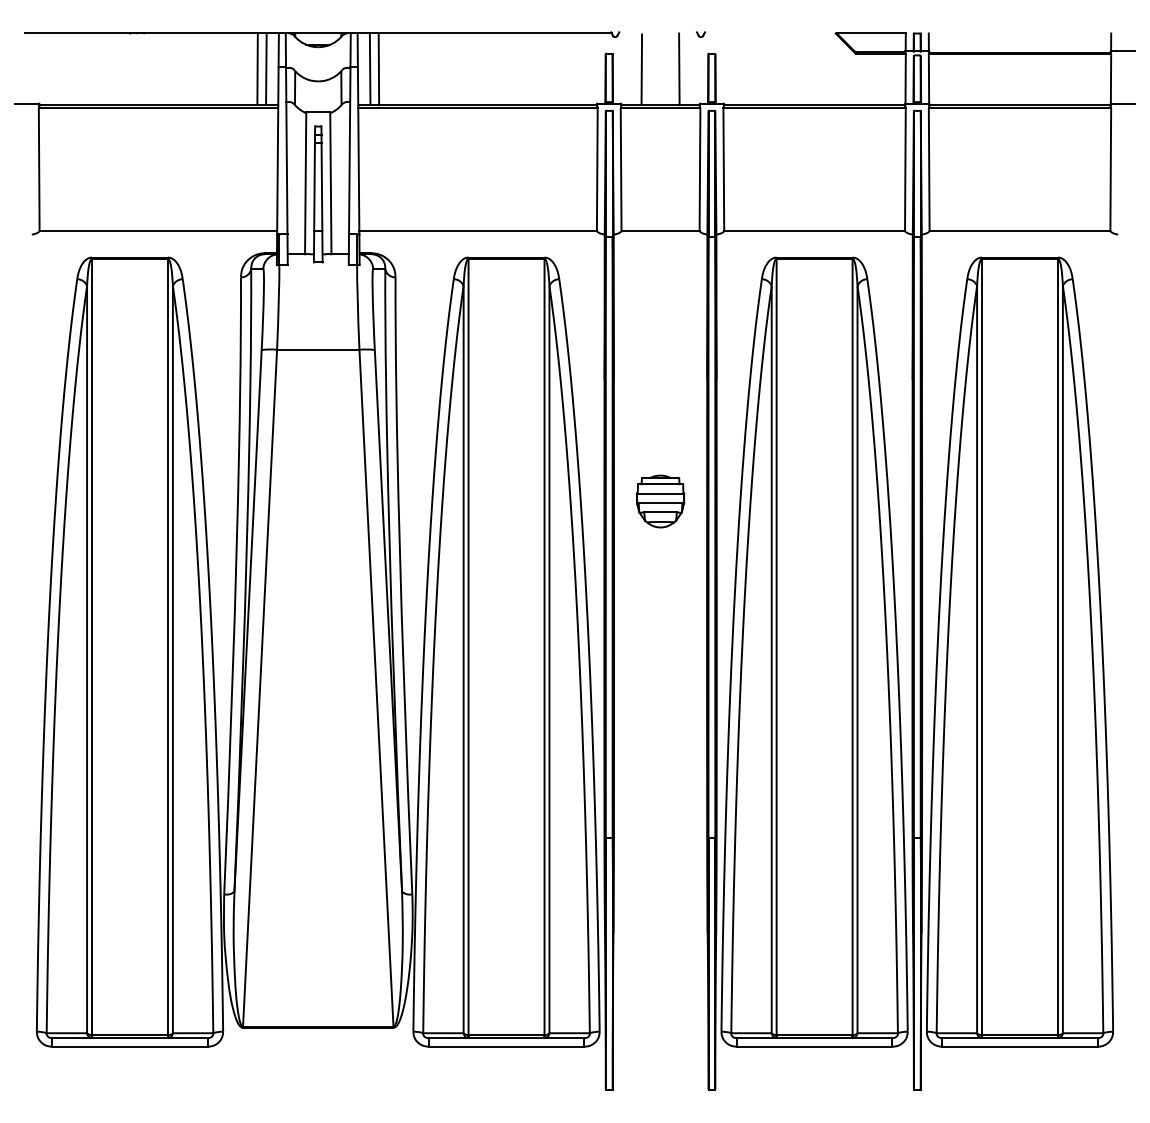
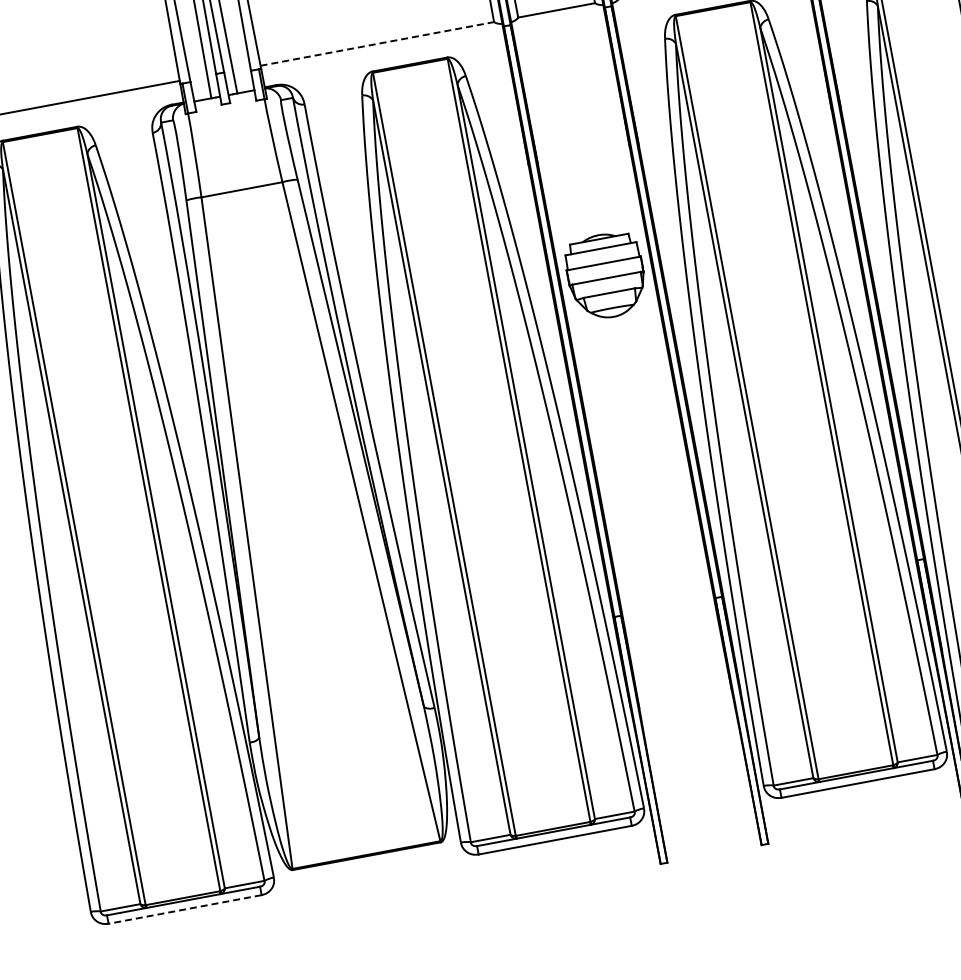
line: (478, 231) -> (377, 44), solid -> dashed
part: (660, 501) -> (606, 275), size x1.6
line: (130, 1046) -> (185, 909), solid -> dashed

